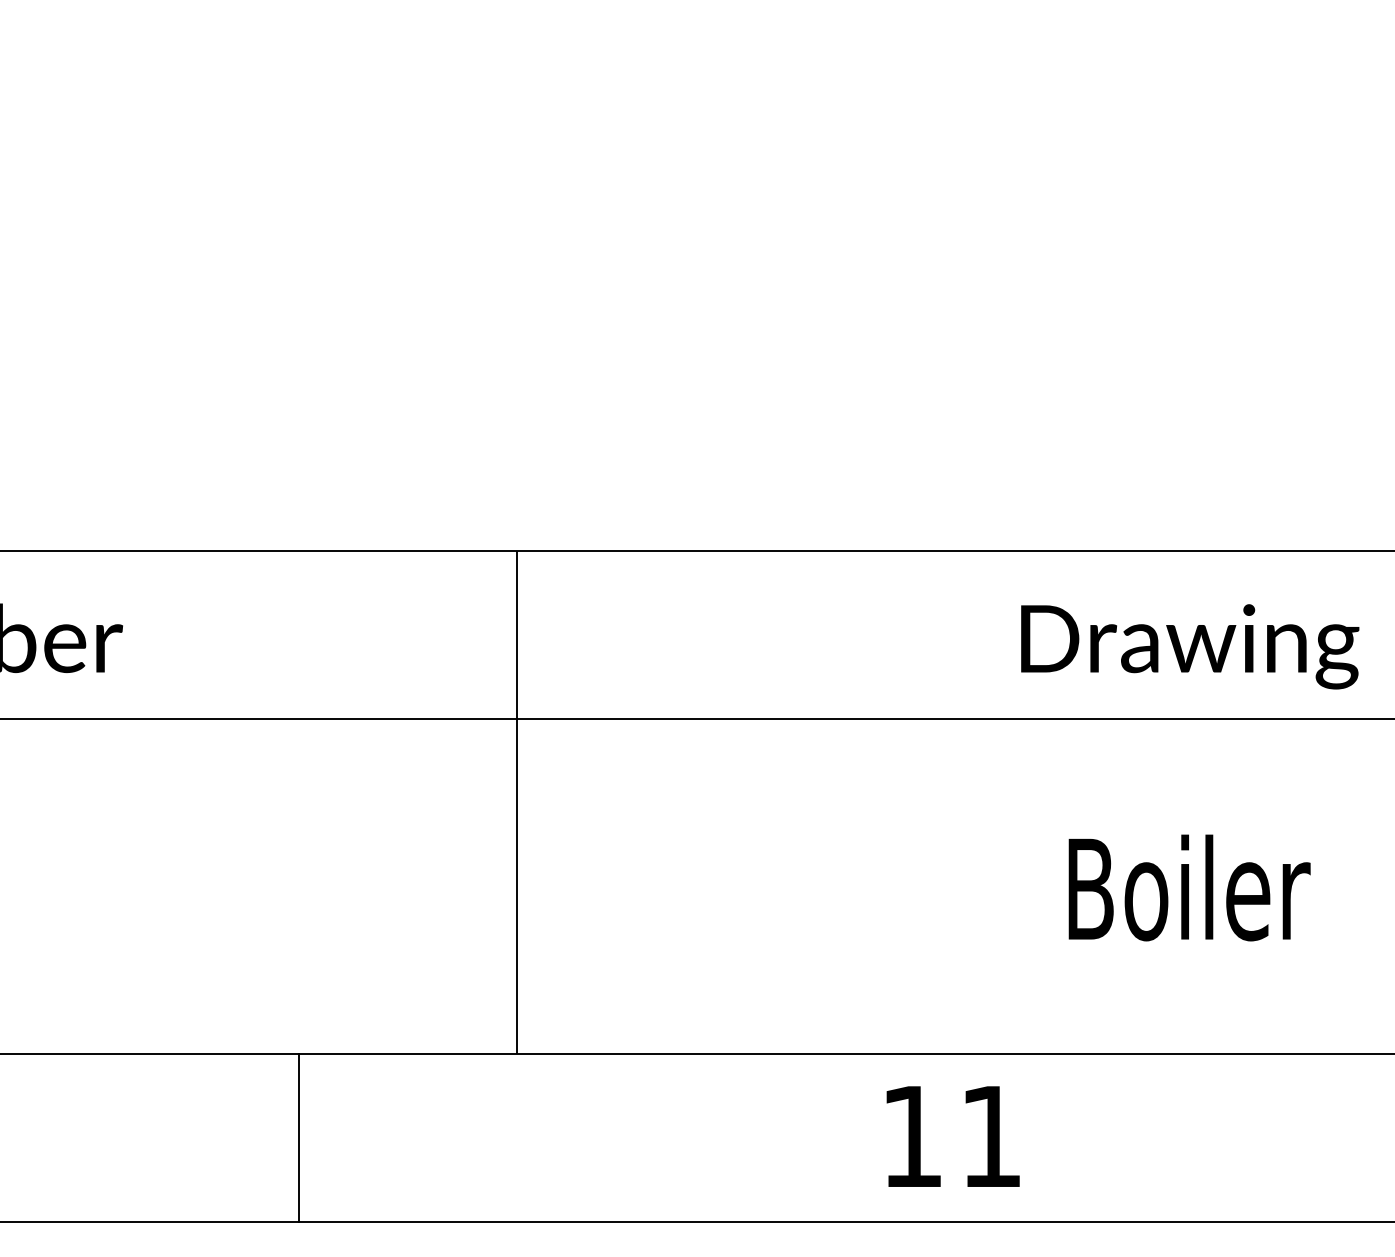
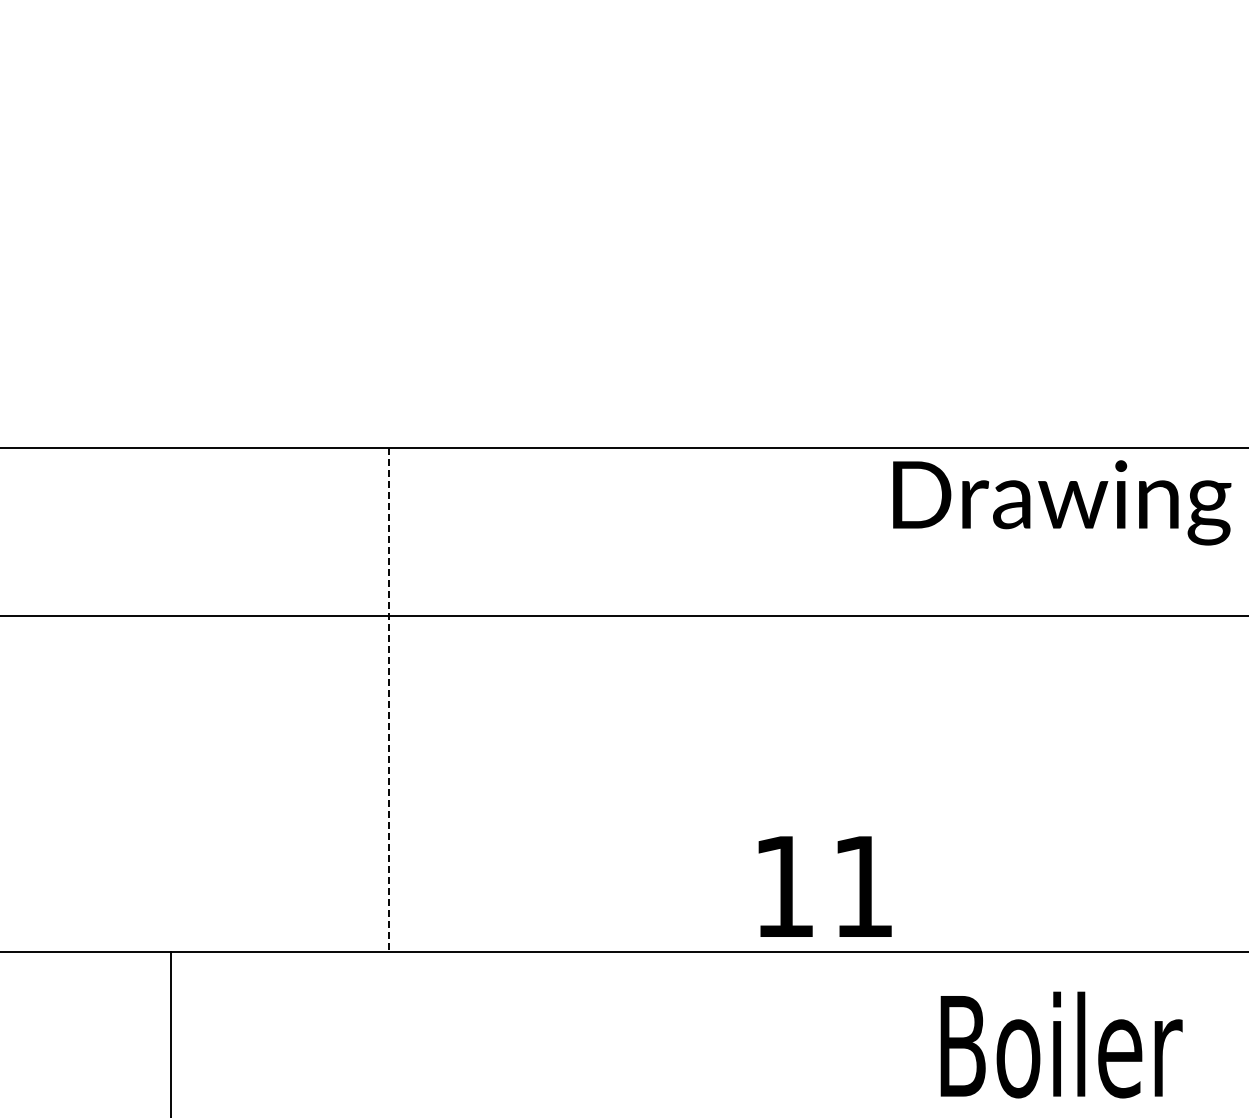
text: (1190, 646) -> (1062, 502), moved
line: (517, 802) -> (389, 699), solid -> dashed
text: (1189, 887) -> (1061, 1044), moved
text: (952, 1136) -> (824, 886), moved

